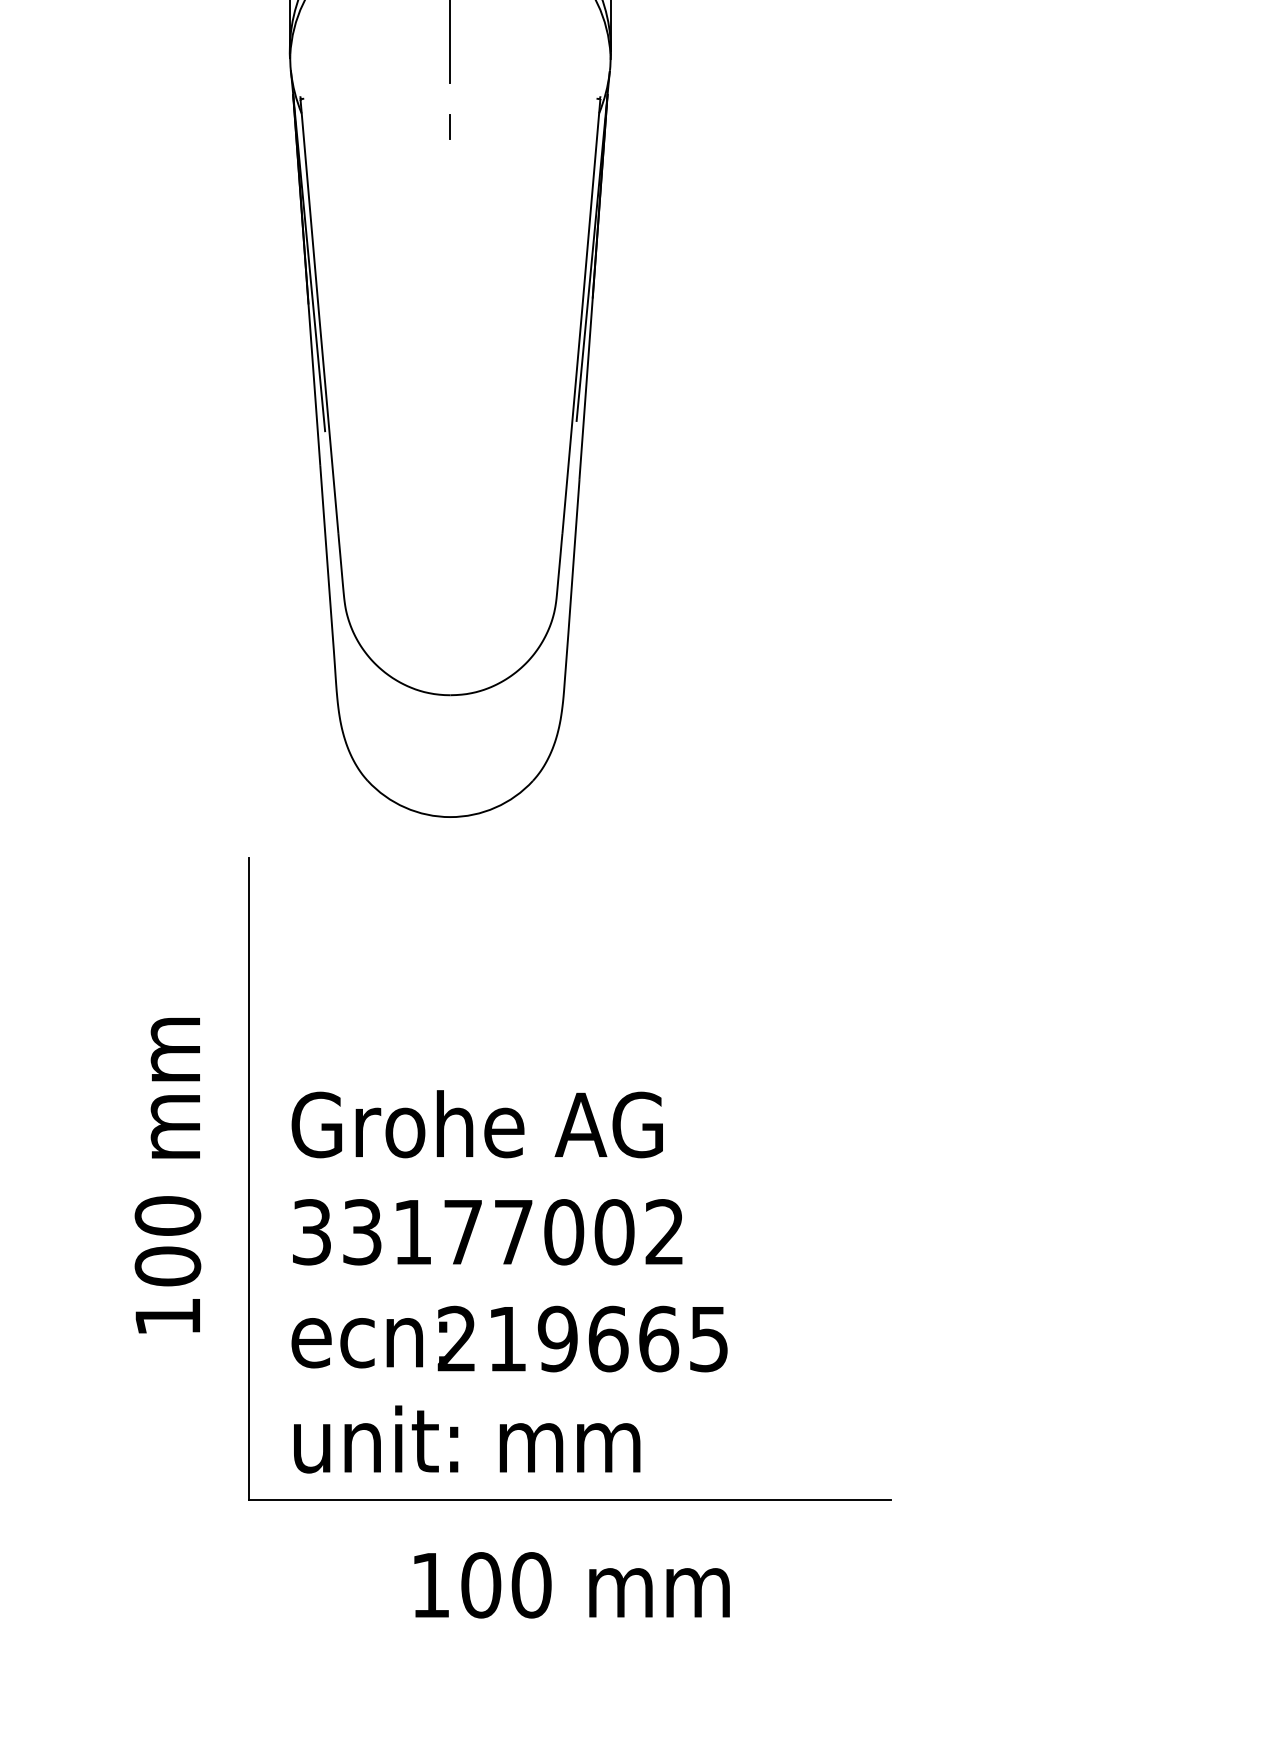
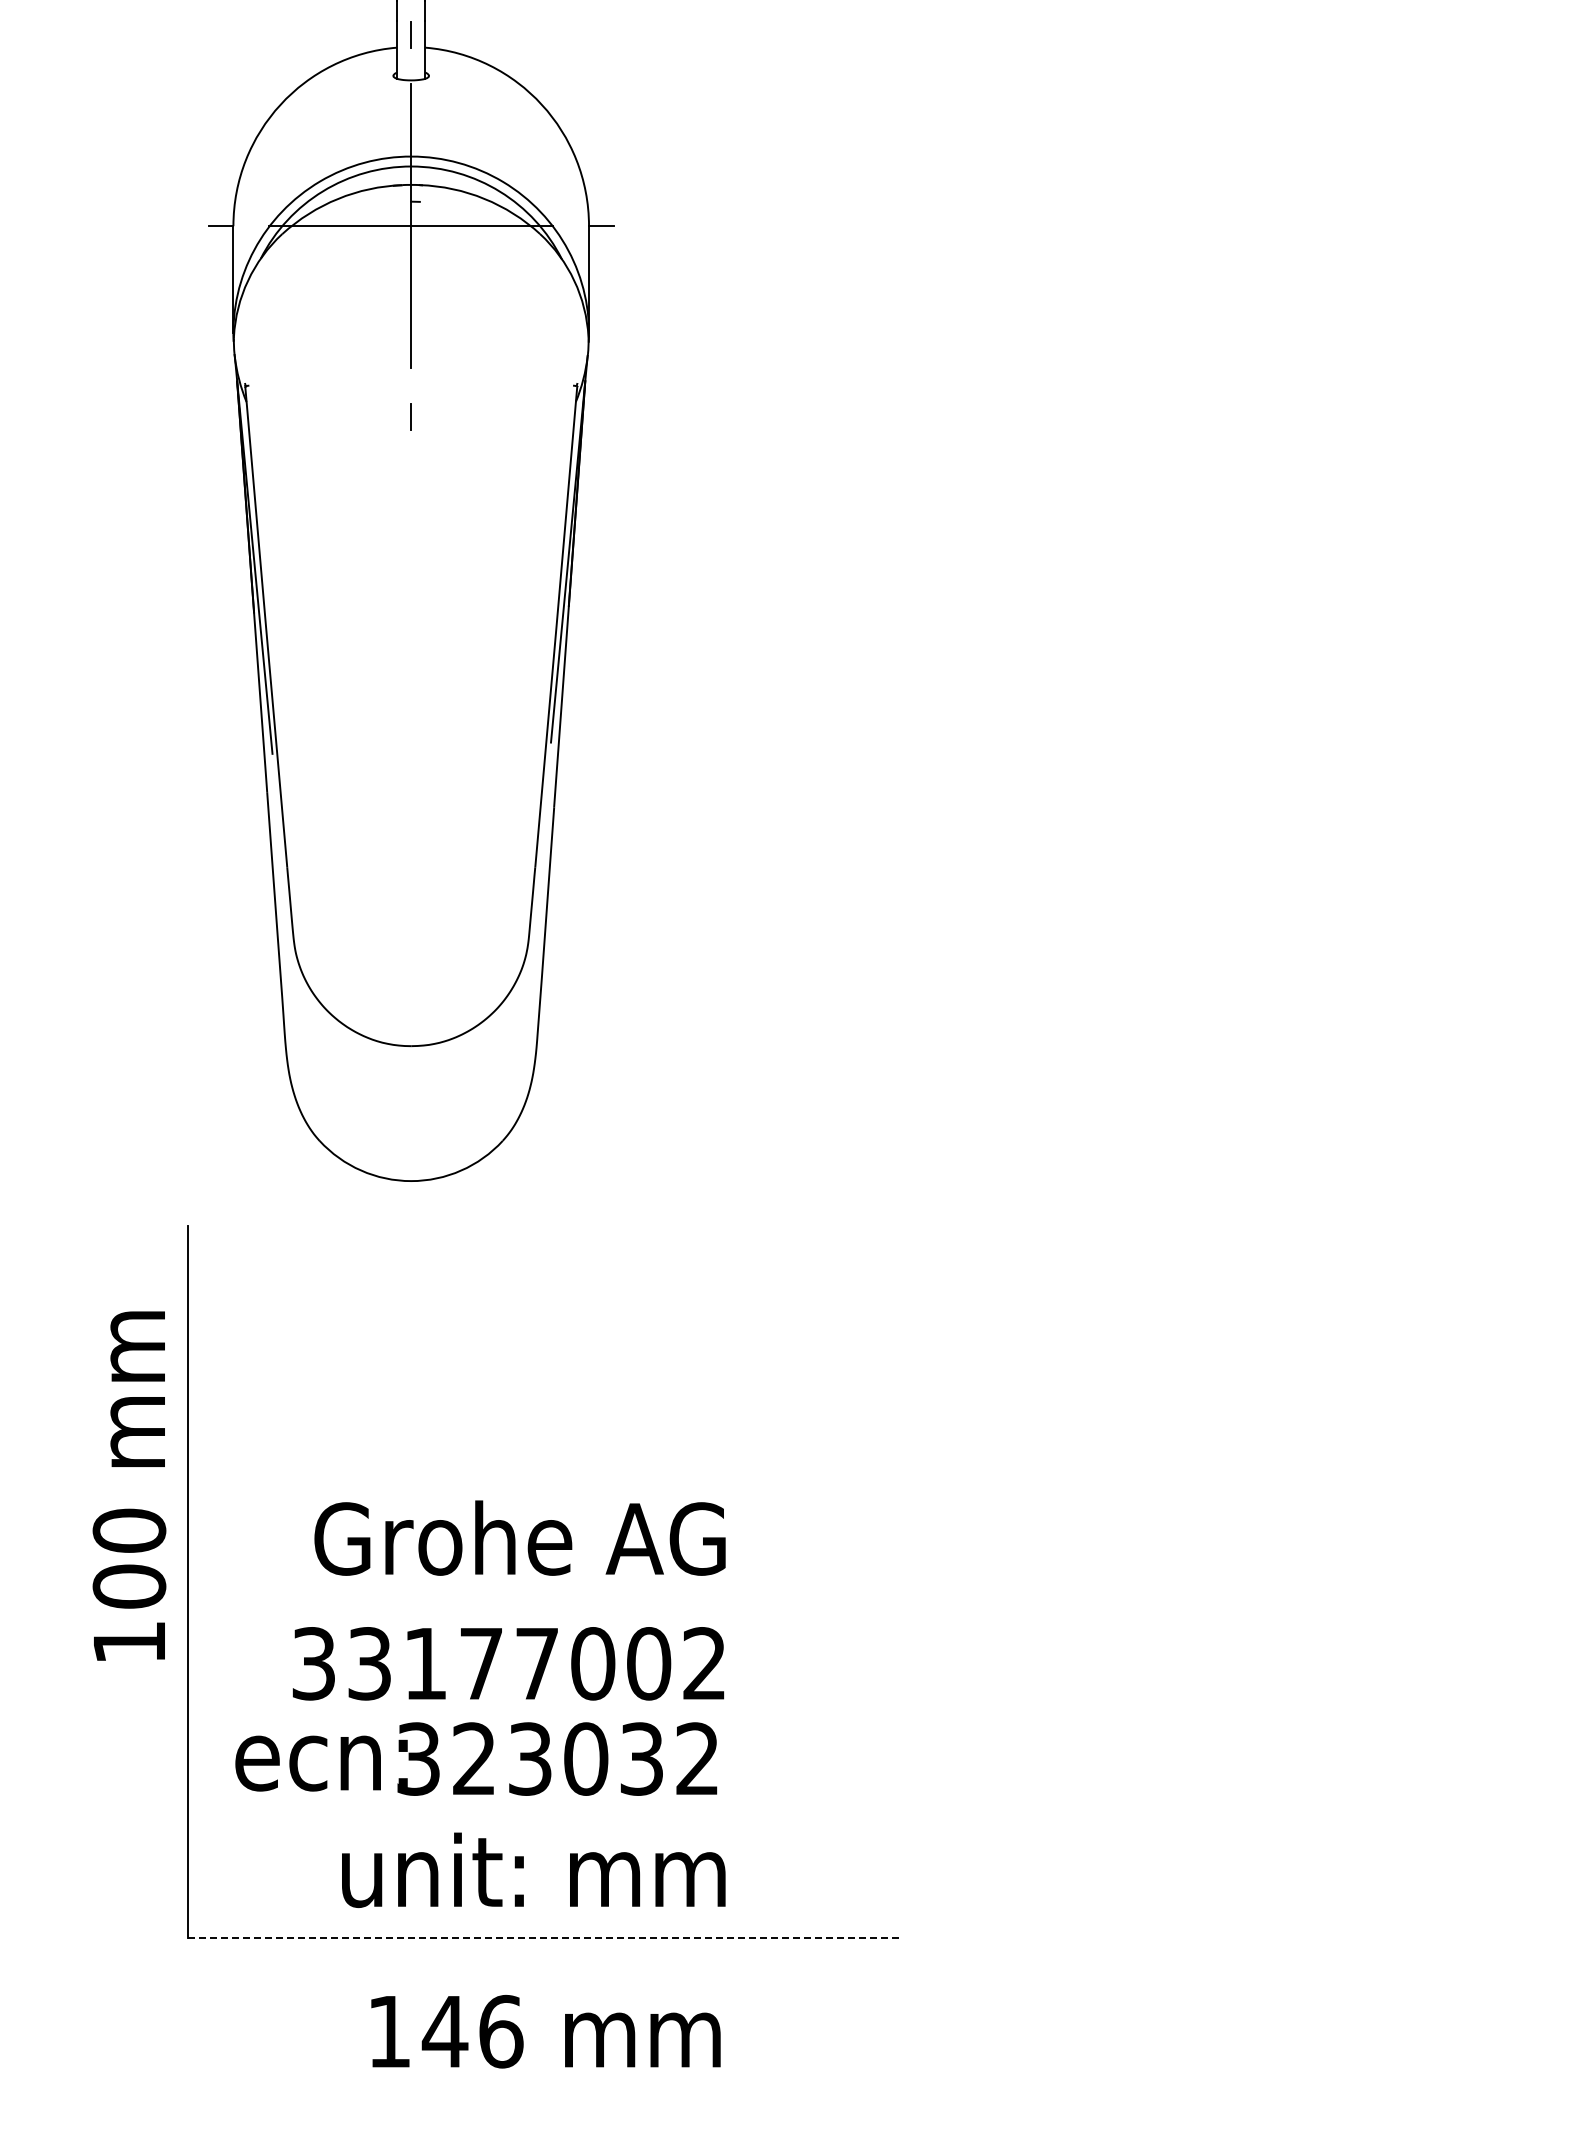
text: (476, 1123) -> (519, 1537), moved
text: (167, 1175) -> (129, 1485), moved
text: (487, 1231) -> (508, 1663), moved
text: (582, 1338) -> (557, 1758), 219665 -> 323032
text: (466, 1438) -> (533, 1869), moved
line: (569, 1500) -> (543, 1937), solid -> dashed
text: (505, 1585) -> (472, 2031), 100 -> 146

